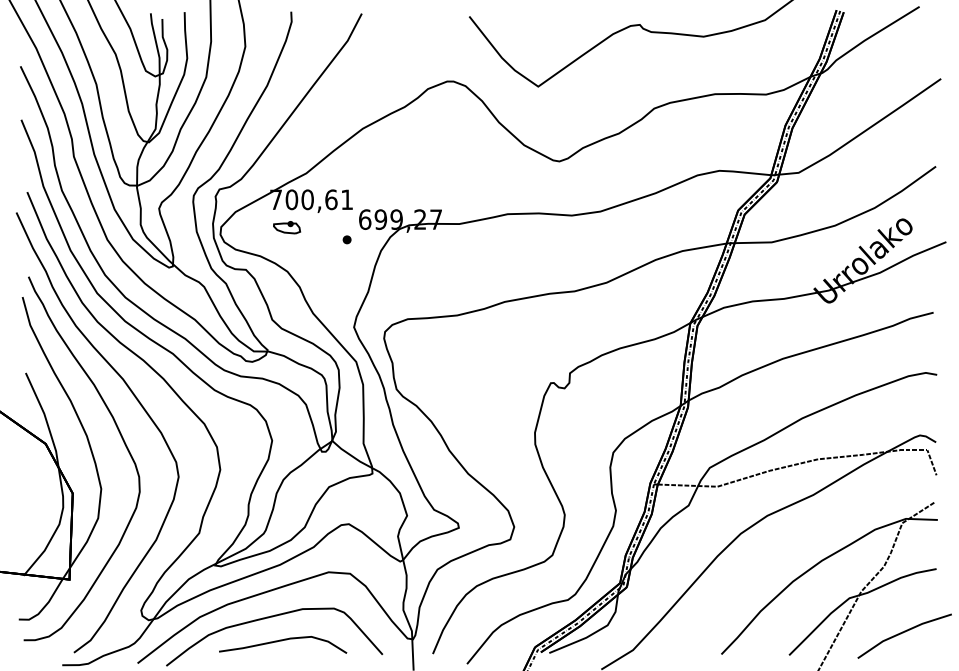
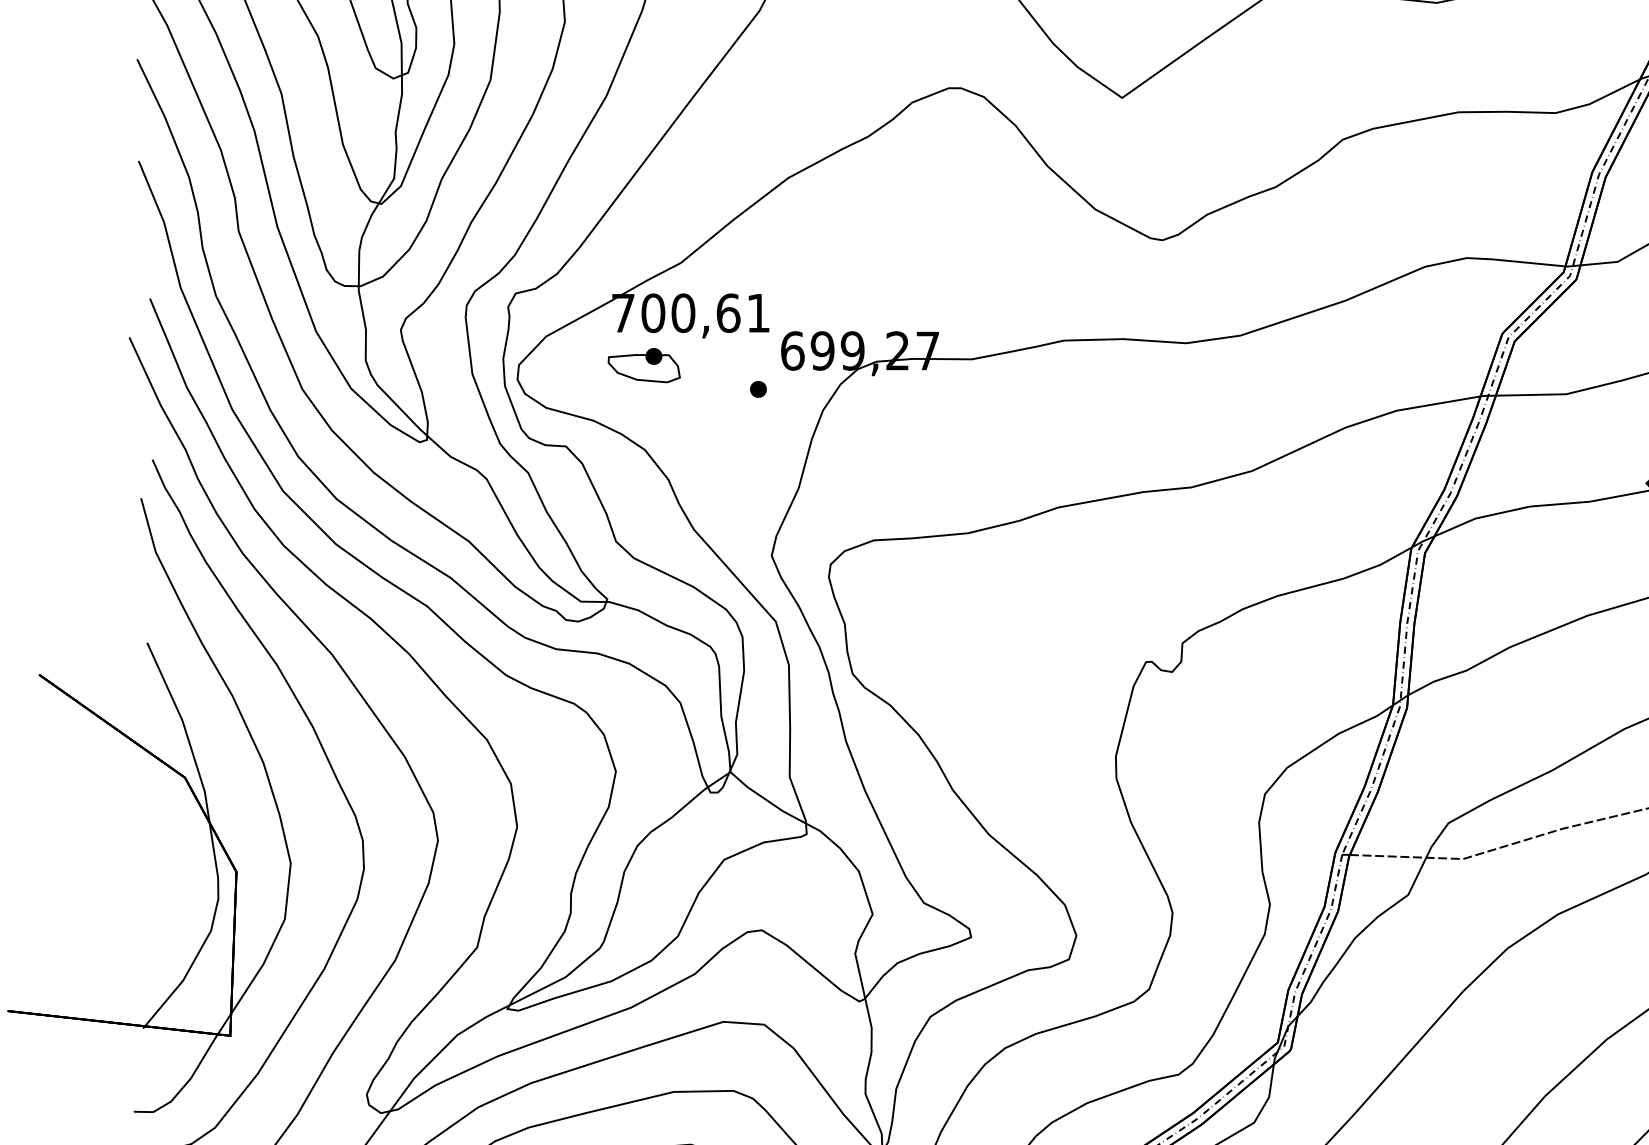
part: (286, 227) -> (643, 365), size x1.43

